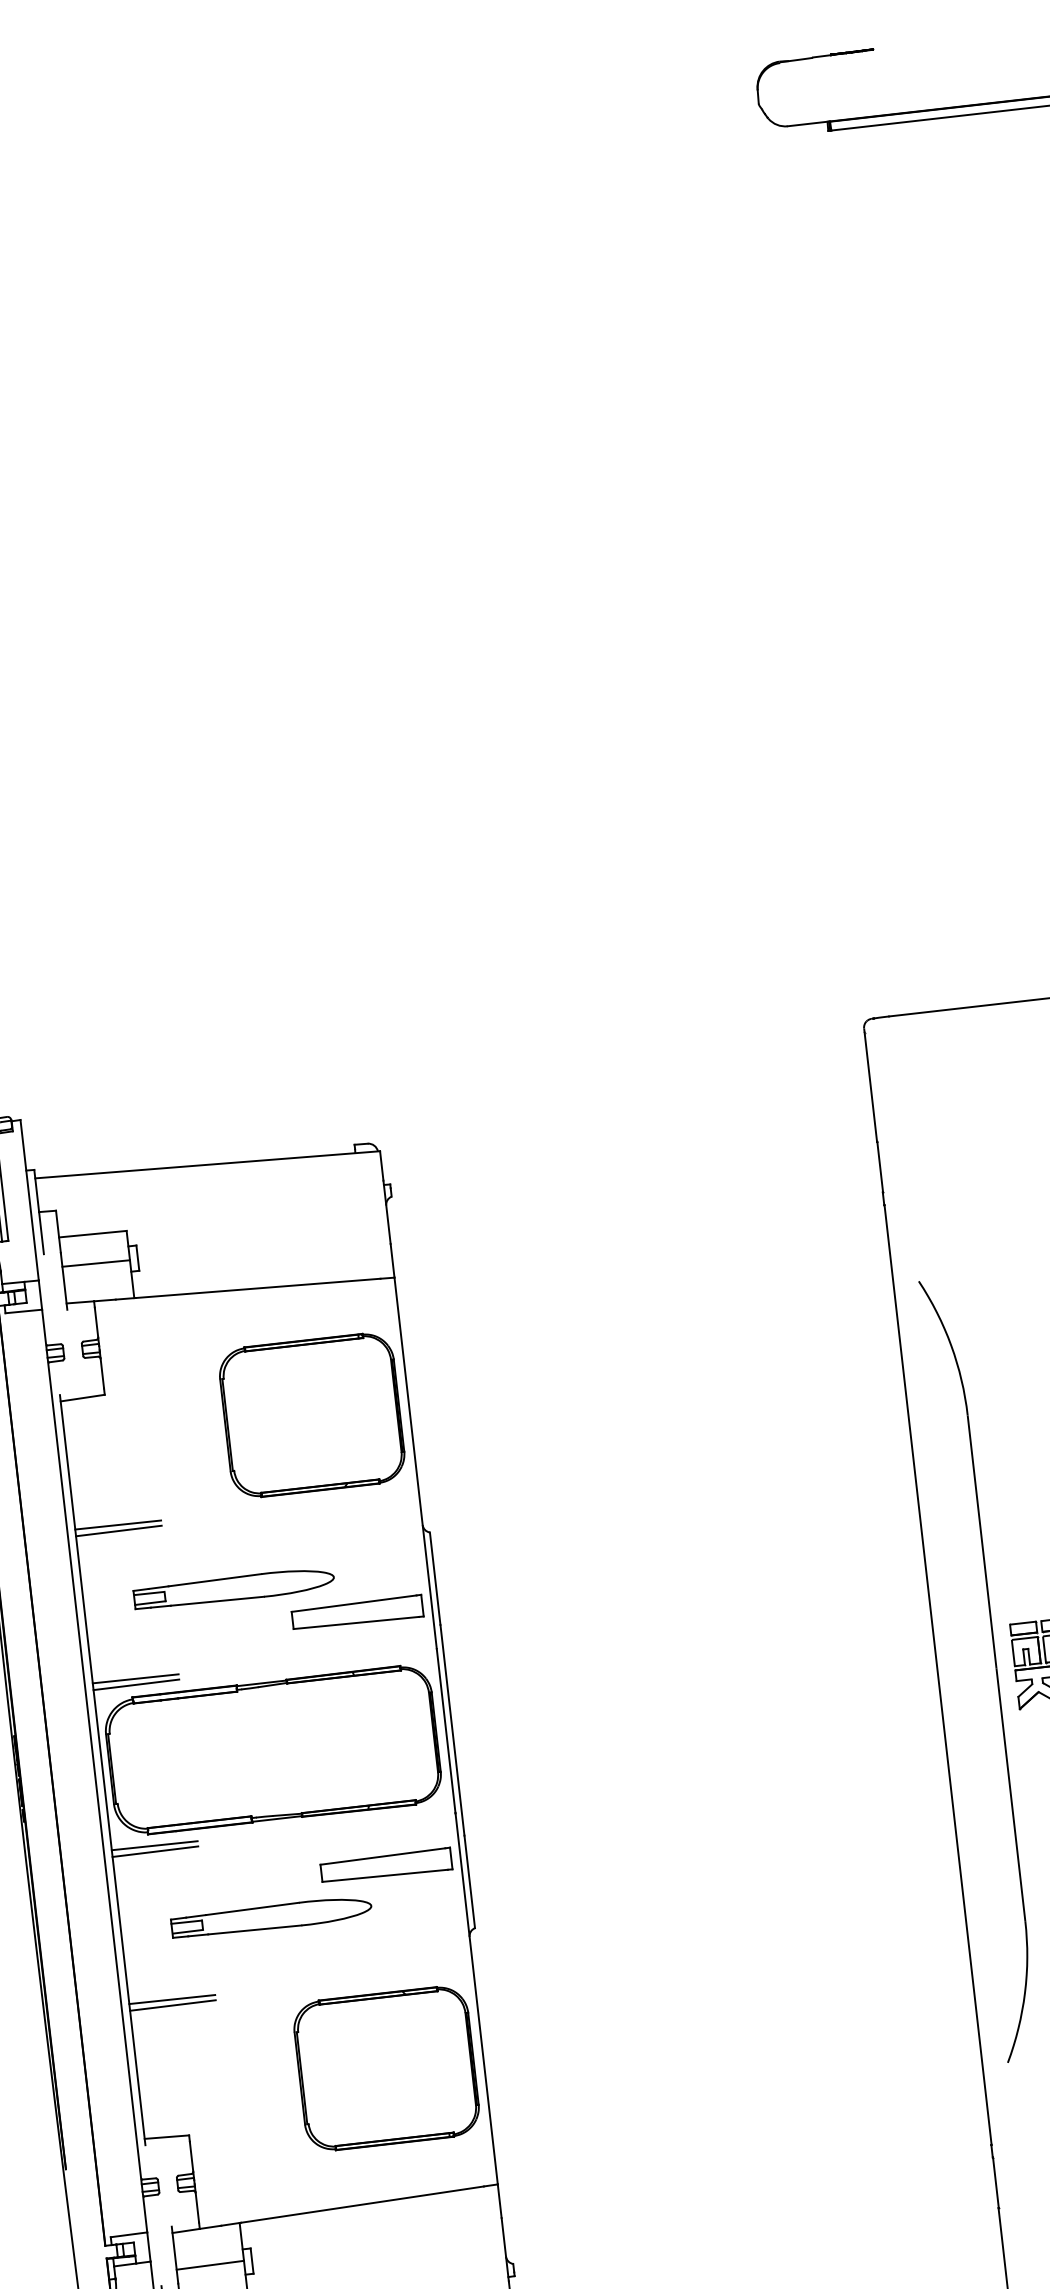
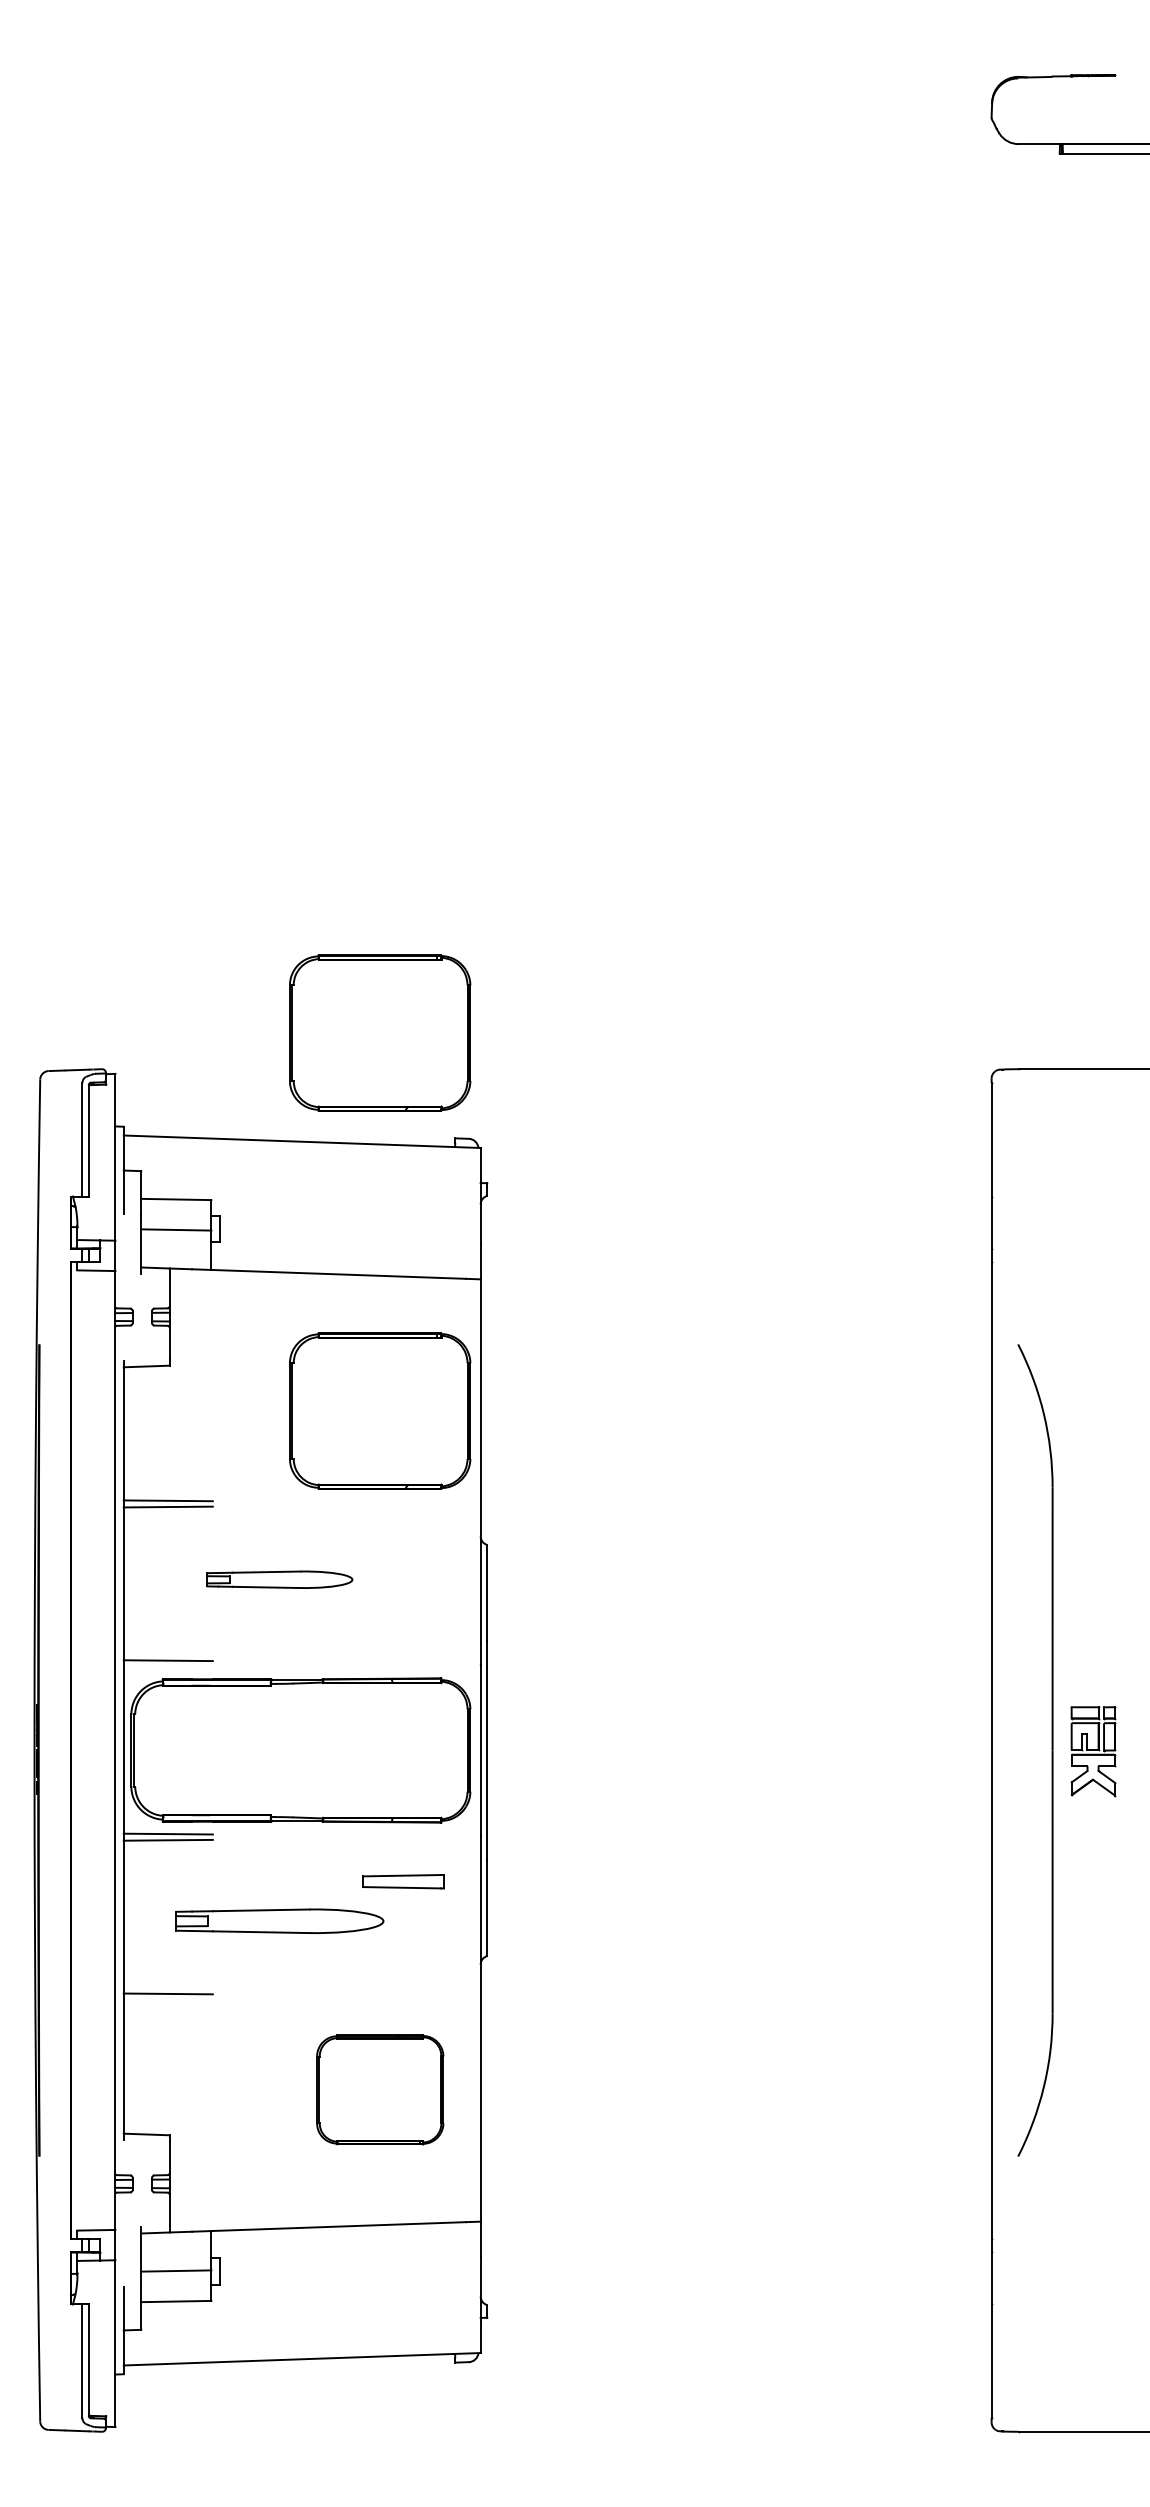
part: (271, 1051) -> (380, 1032), added
part: (233, 1588) -> (279, 1579), size x0.7
part: (357, 1613) -> (403, 1619), removed
line: (135, 1684) -> (167, 1666), removed
part: (386, 1865) -> (403, 1881), size x0.6
line: (172, 2004) -> (167, 1999), removed
part: (386, 2068) -> (380, 2089), size x0.7

